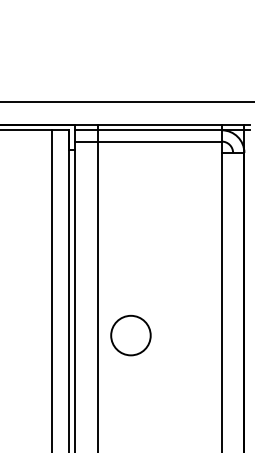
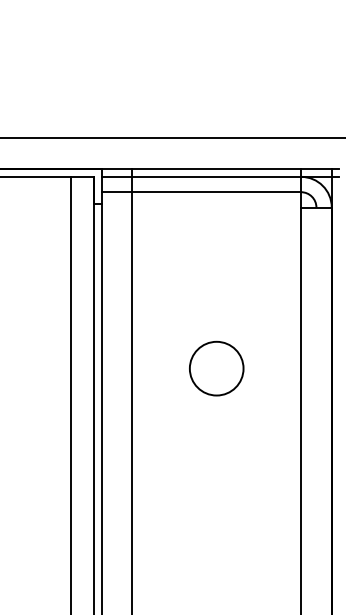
circle: (130, 335) -> (216, 368), moved

